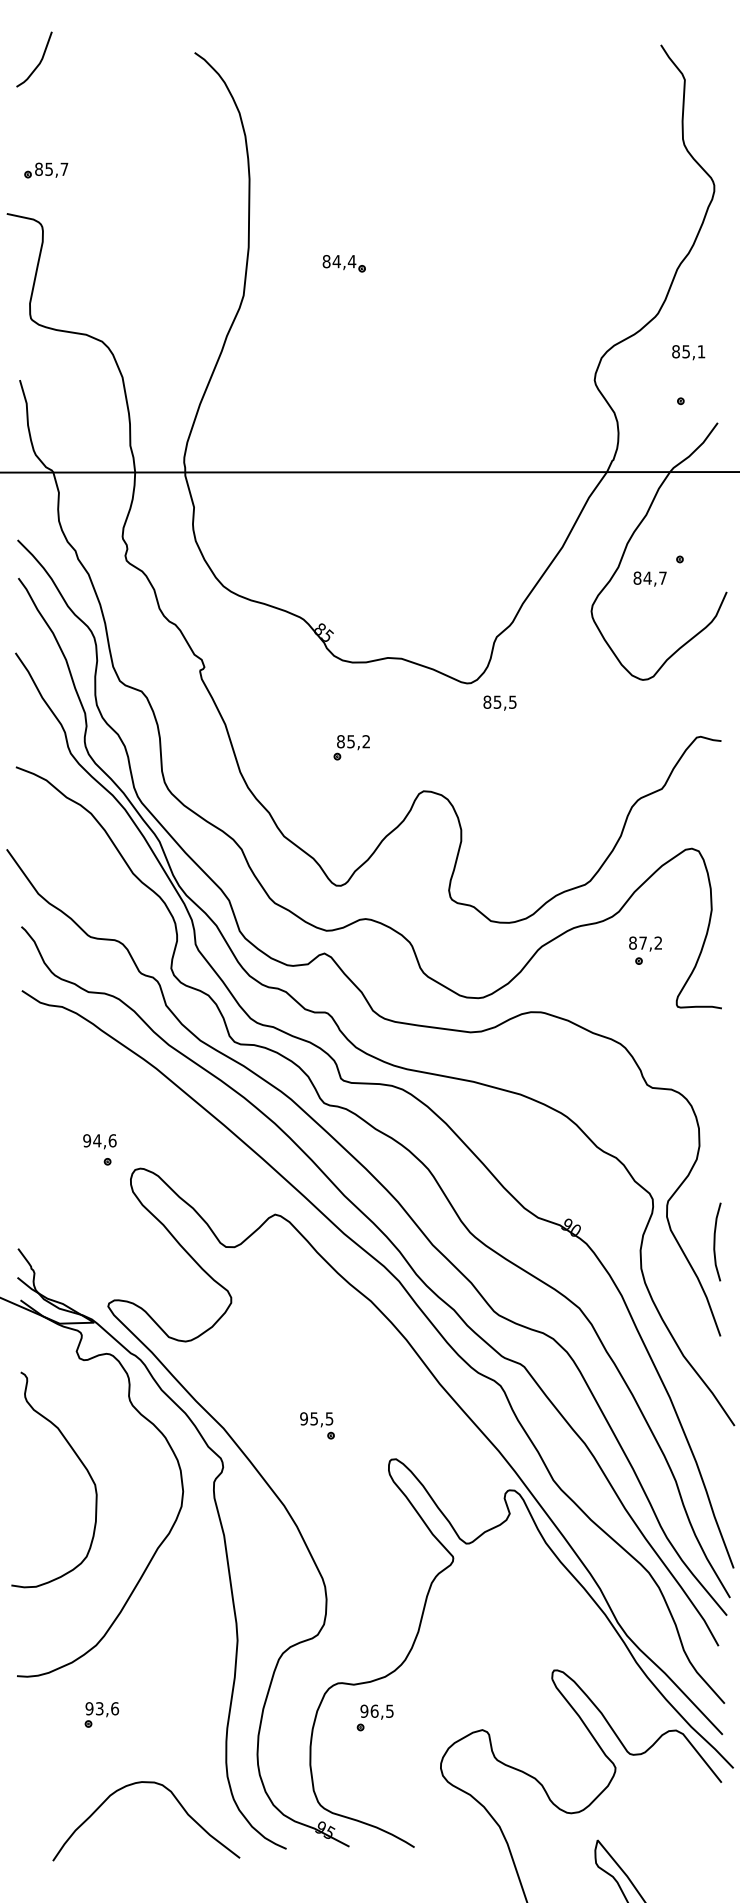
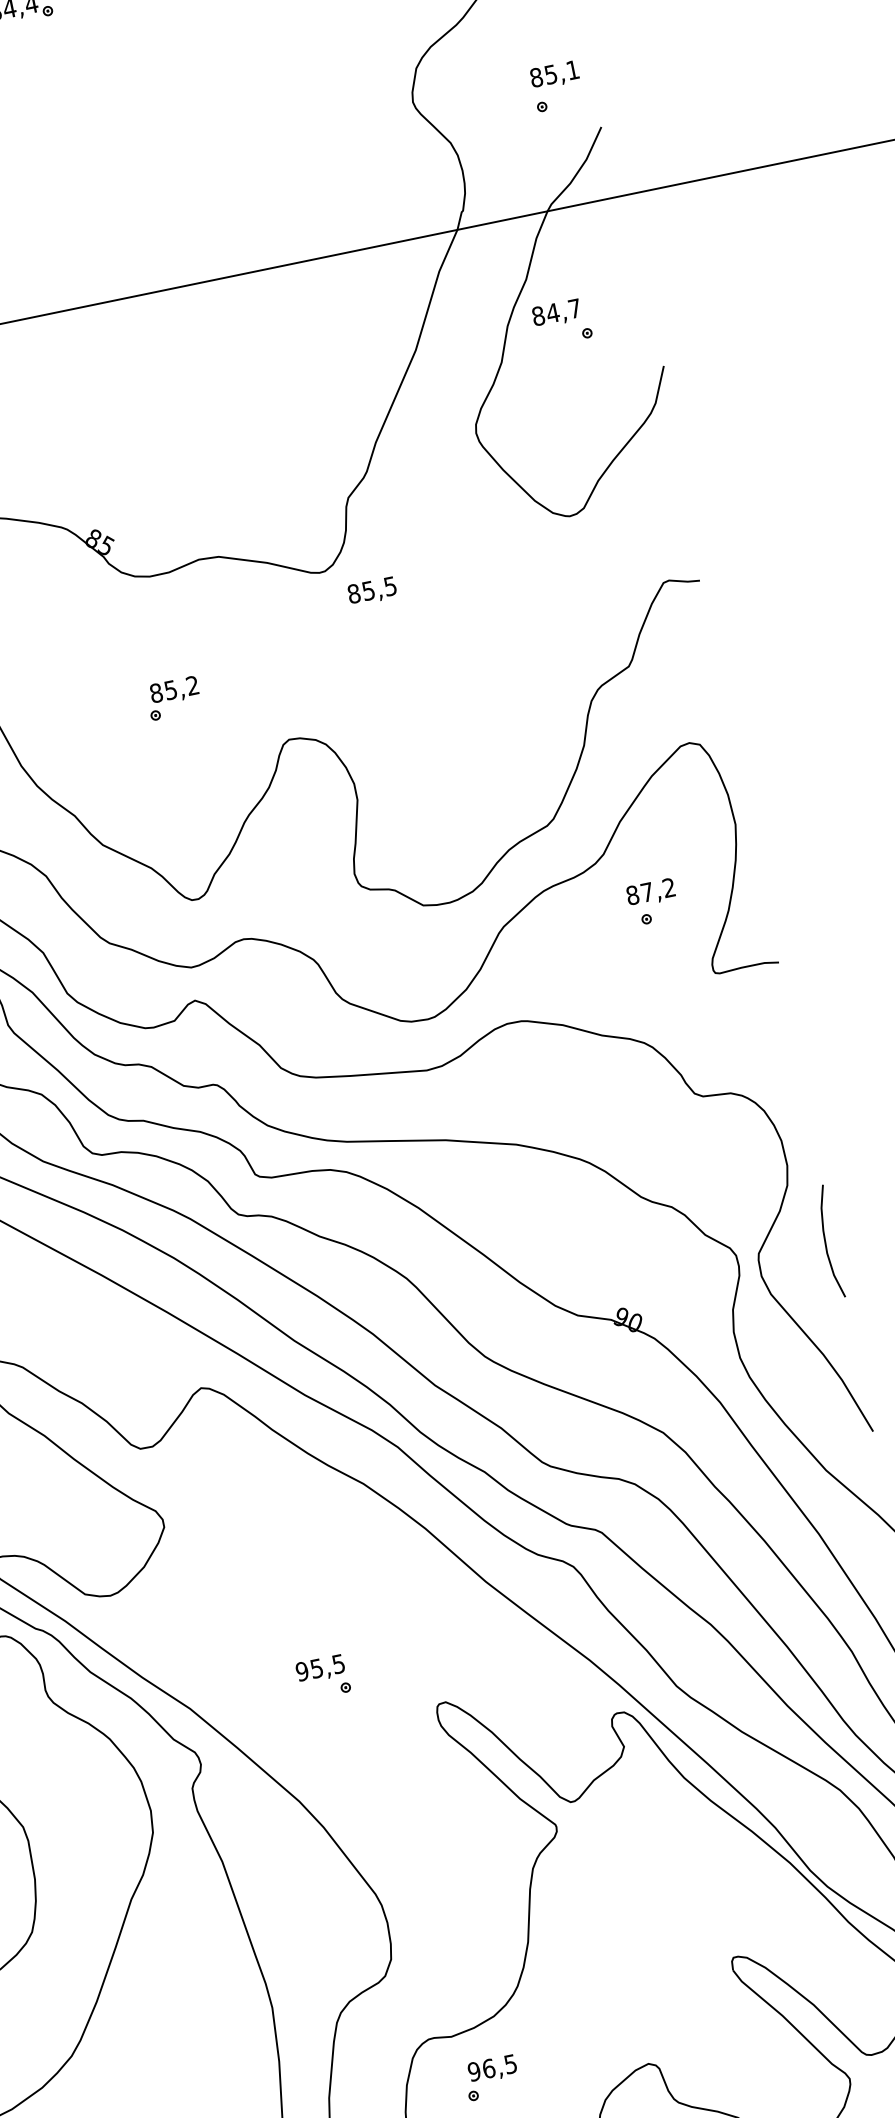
text: (688, 352) -> (554, 75), moved
text: (649, 578) -> (555, 313), moved
curve: (715, 1241) -> (826, 1241), moved

